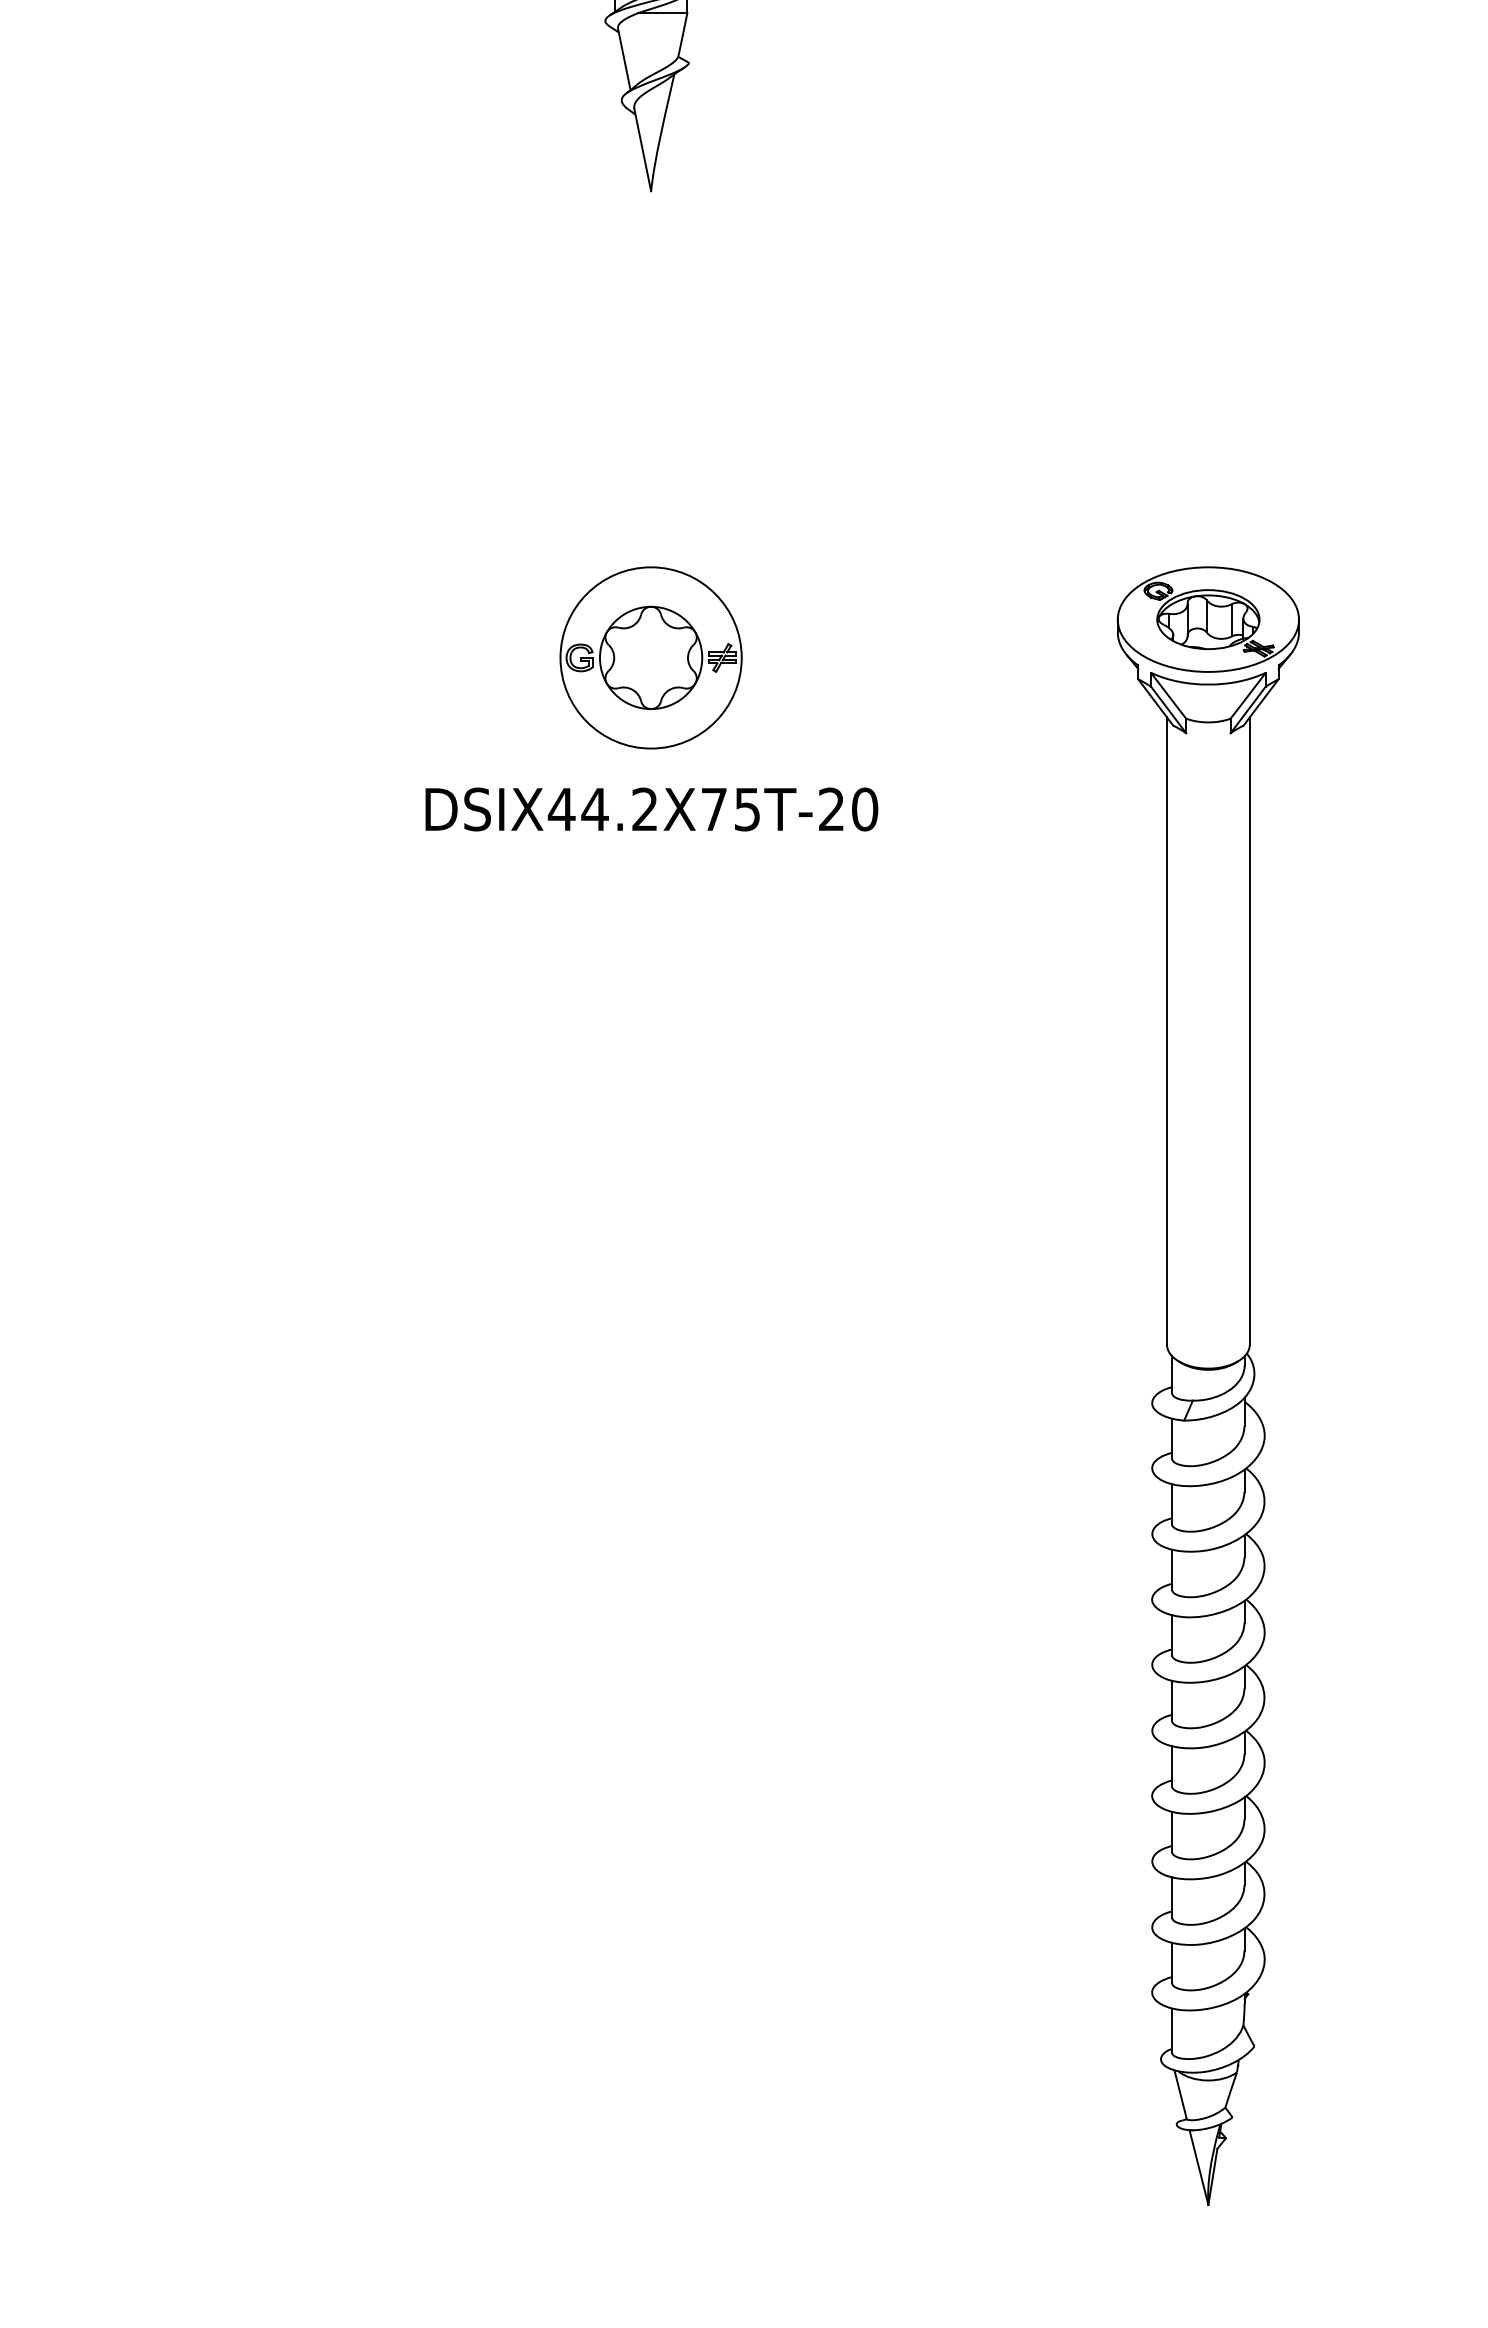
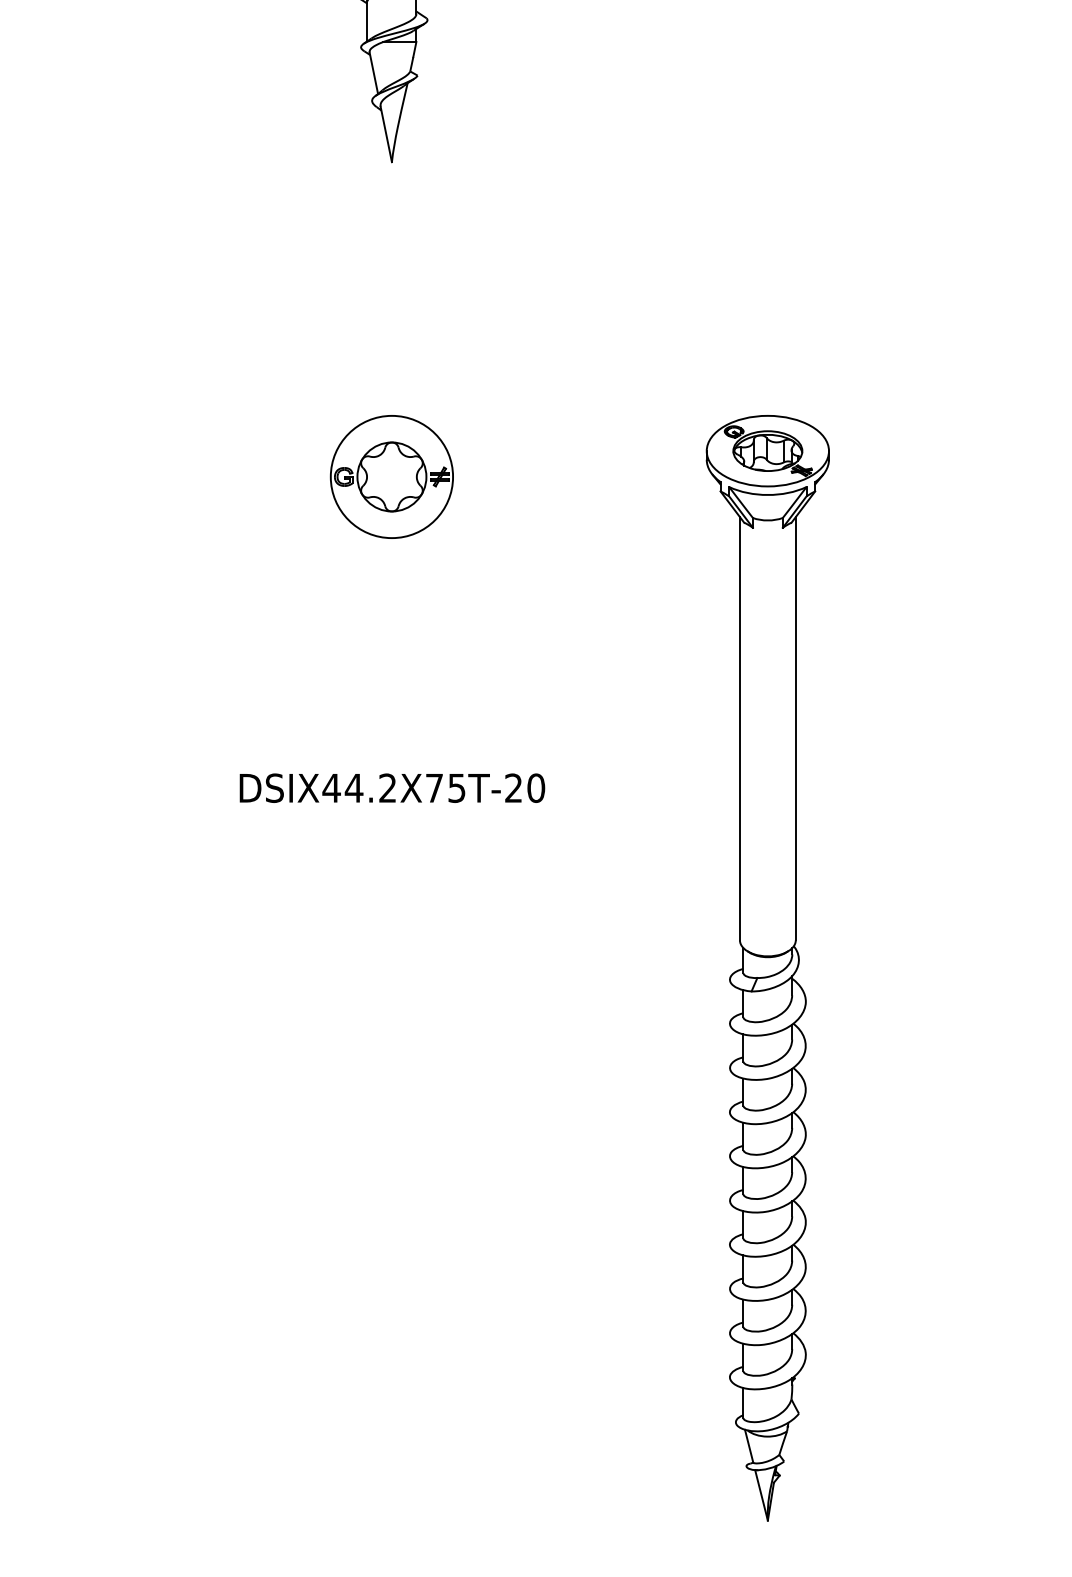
text: (651, 808) -> (392, 787), moved

